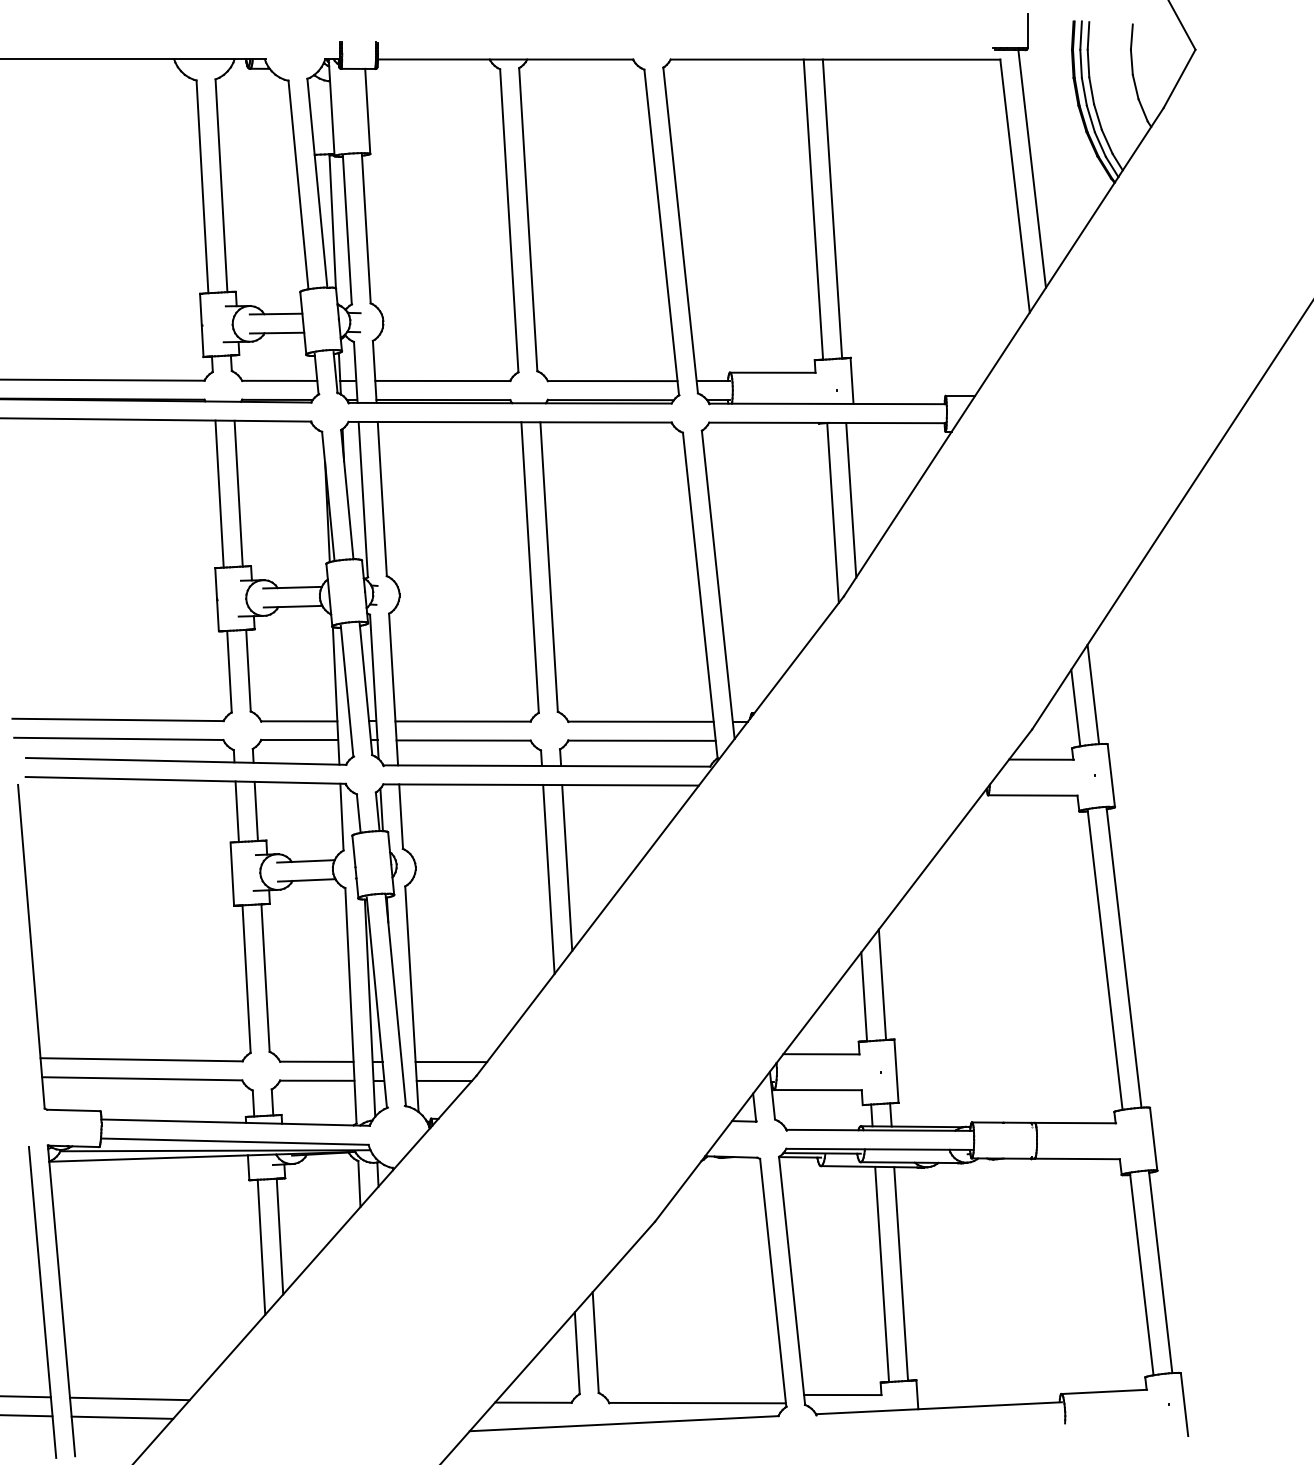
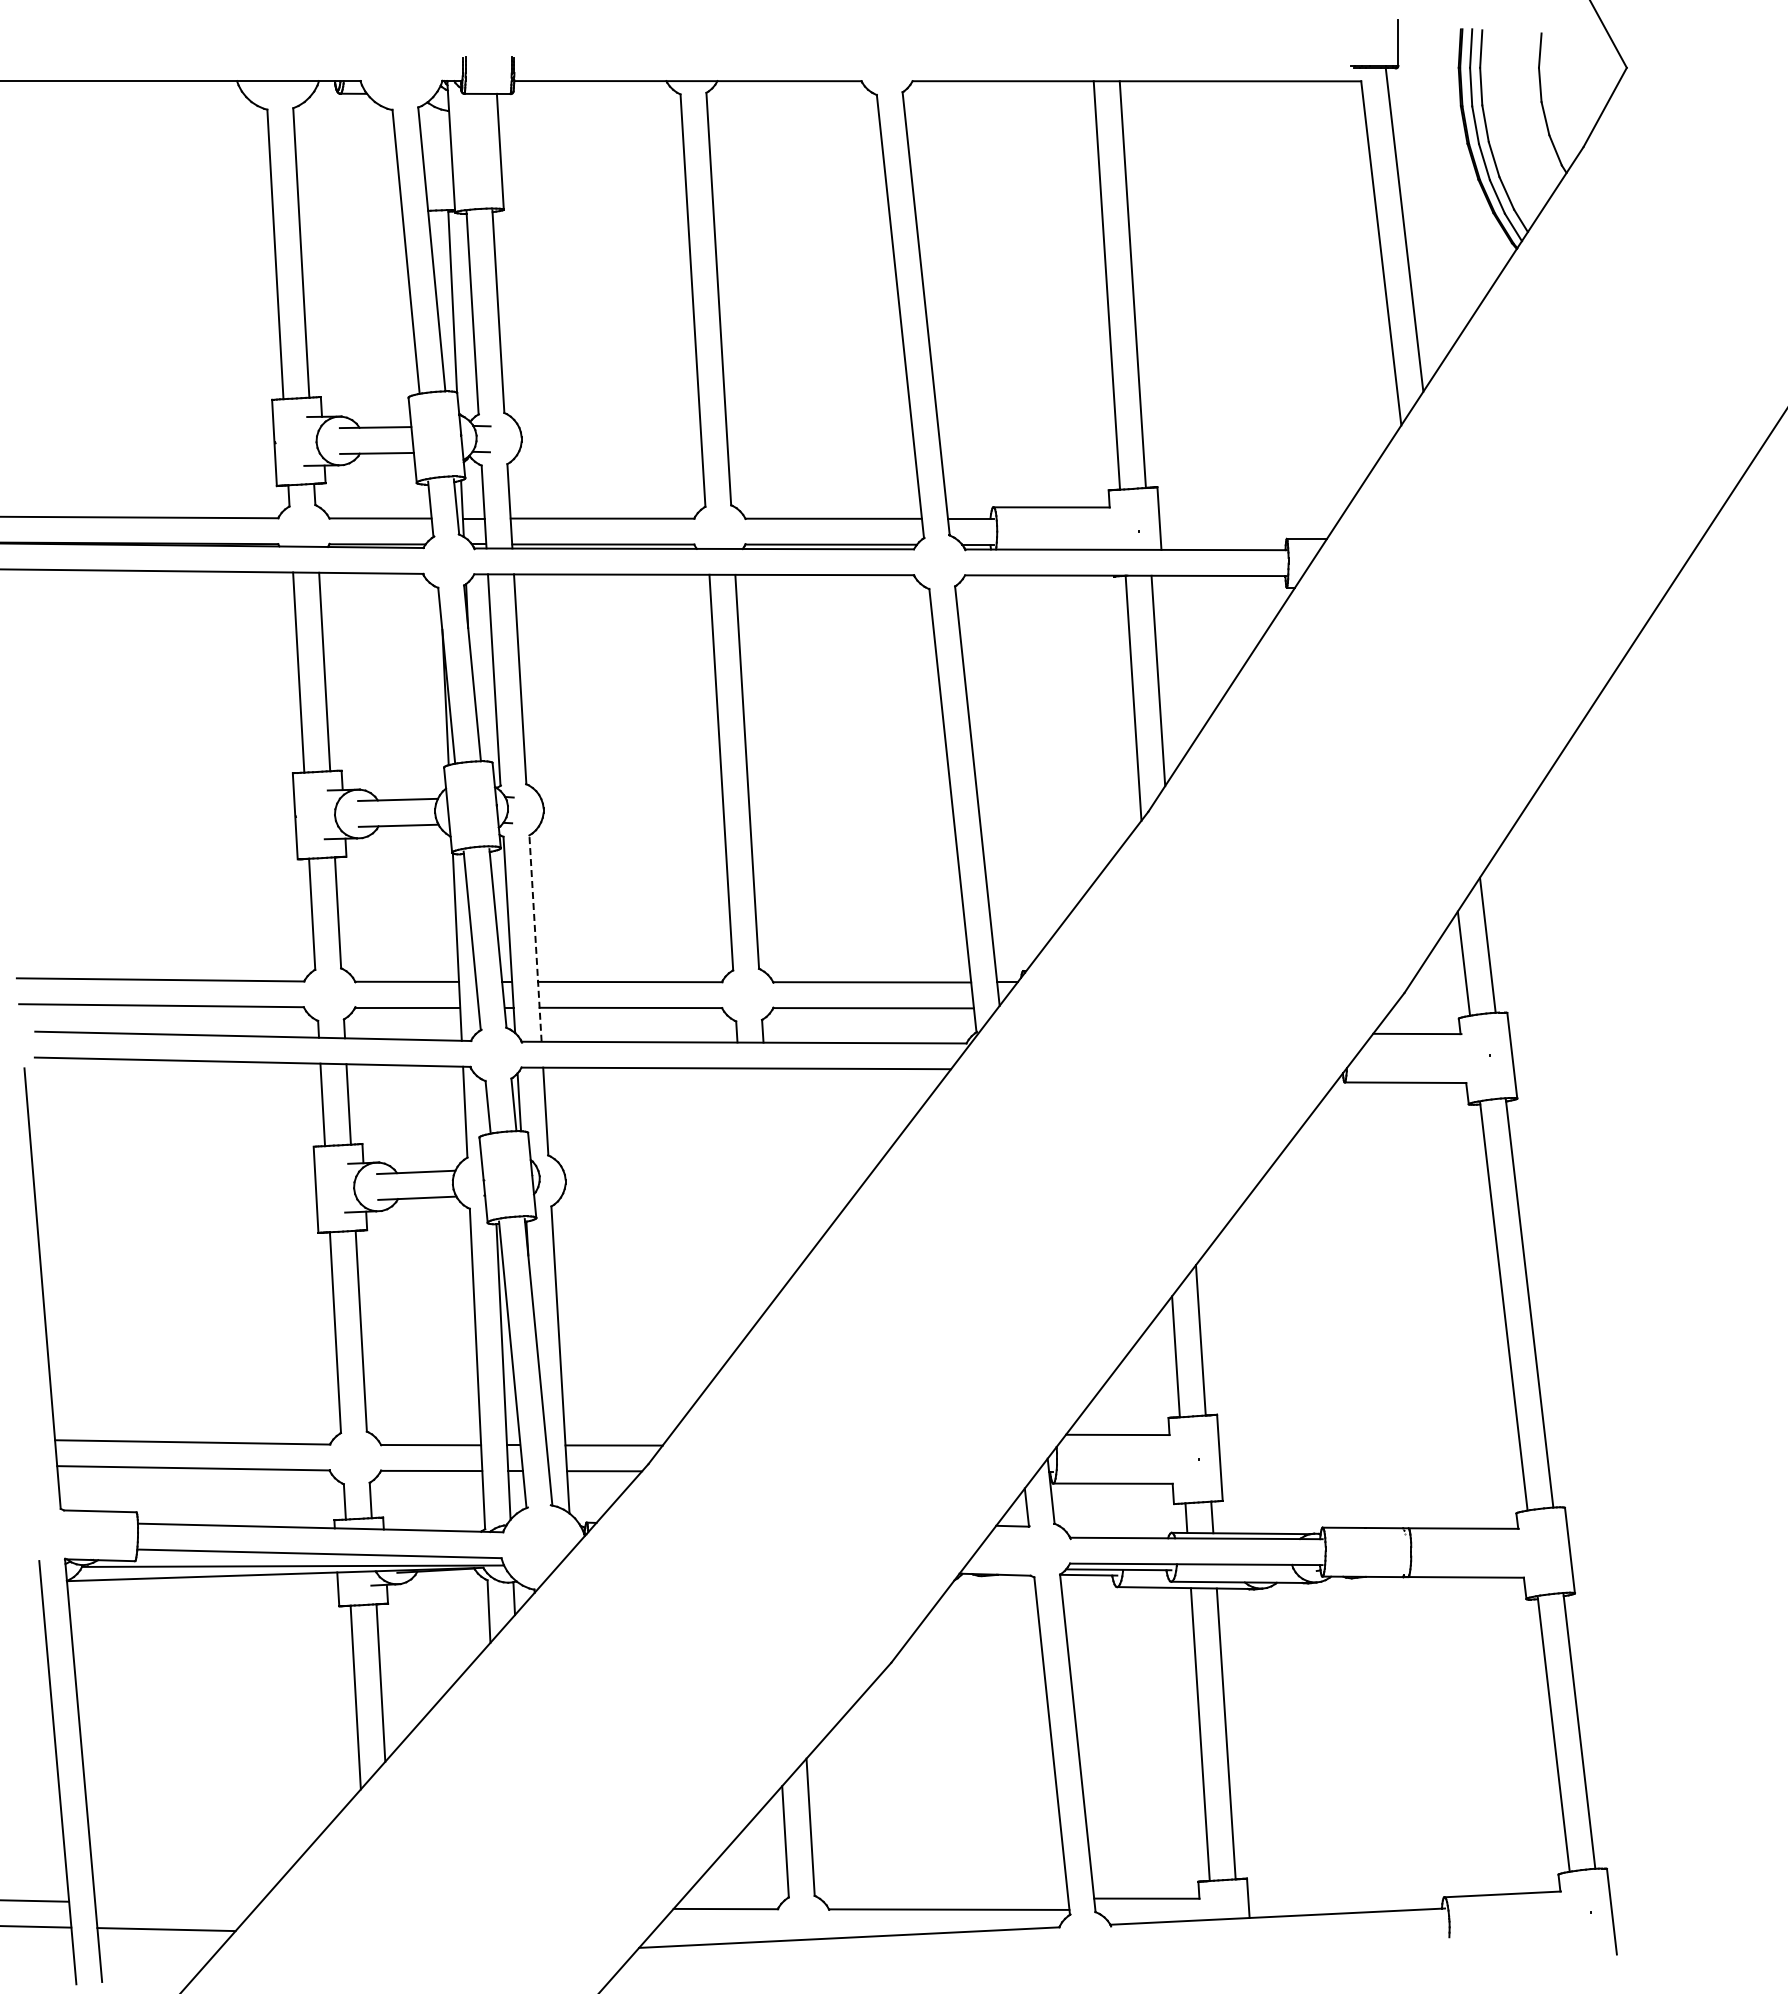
line: (393, 688) -> (535, 937), solid -> dashed
line: (566, 868) -> (771, 1181), removed
line: (548, 879) -> (746, 1196), removed
line: (129, 1398) -> (176, 1903), removed

